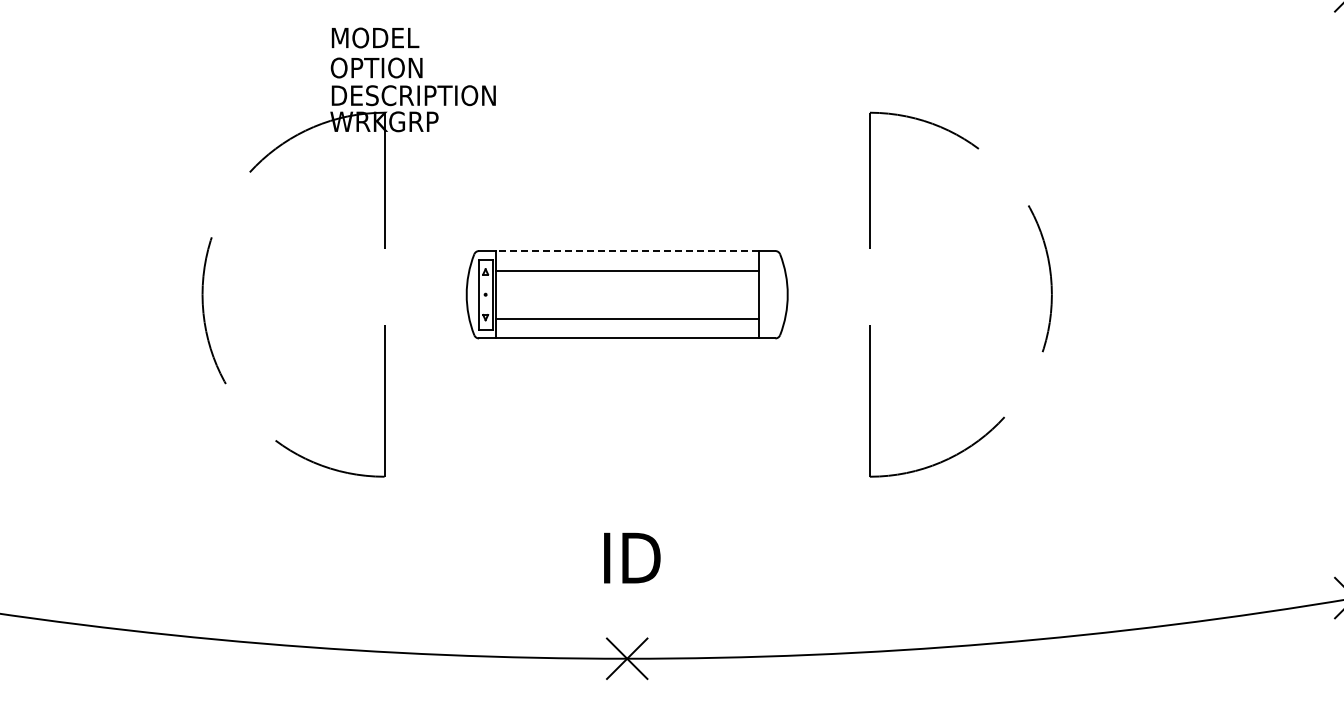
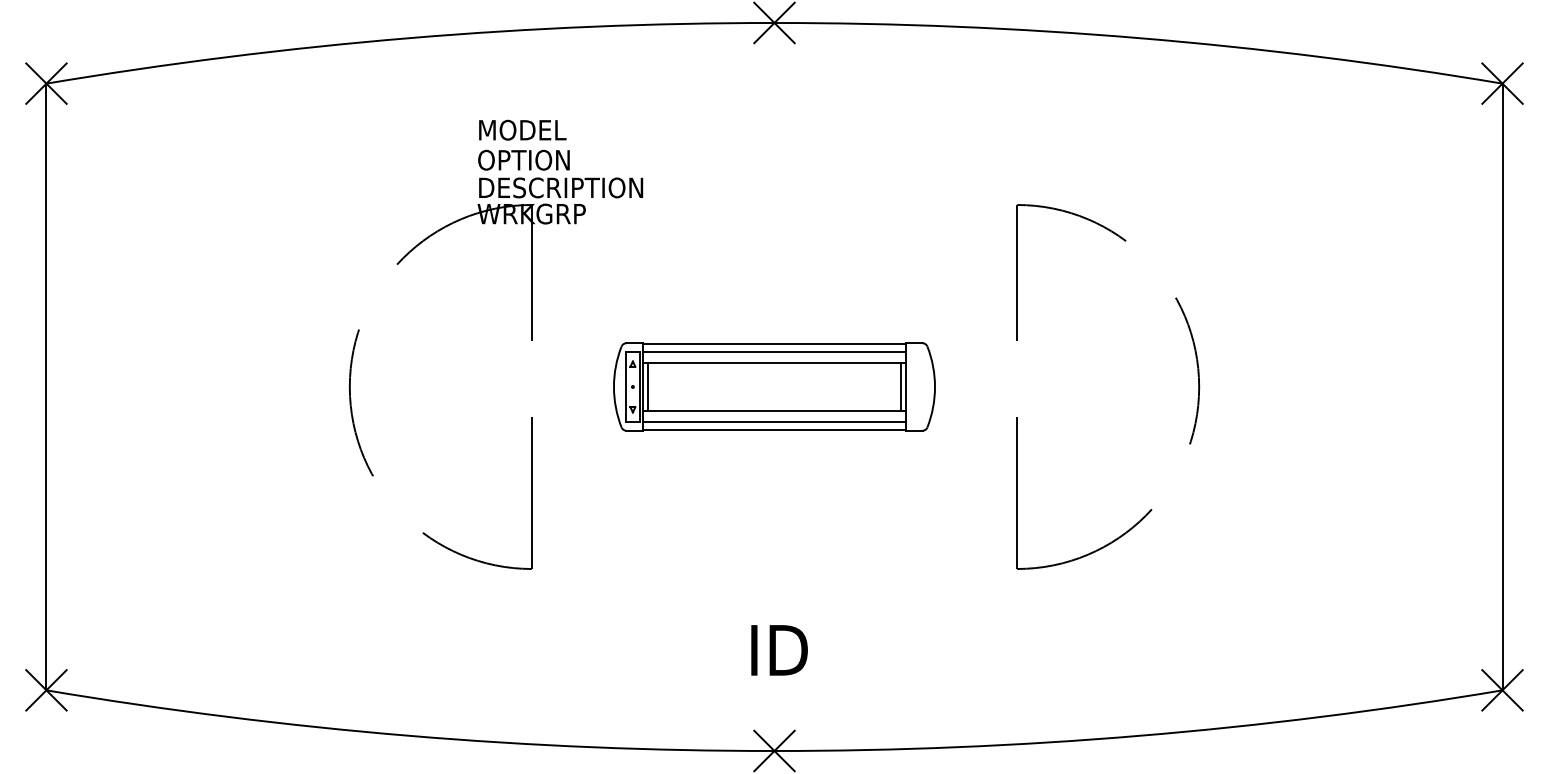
line: (627, 251) -> (774, 343), dashed -> solid
line: (627, 260) -> (774, 352), added
line: (501, 294) -> (648, 386), added
line: (753, 294) -> (900, 386), added
line: (627, 329) -> (774, 421), added

